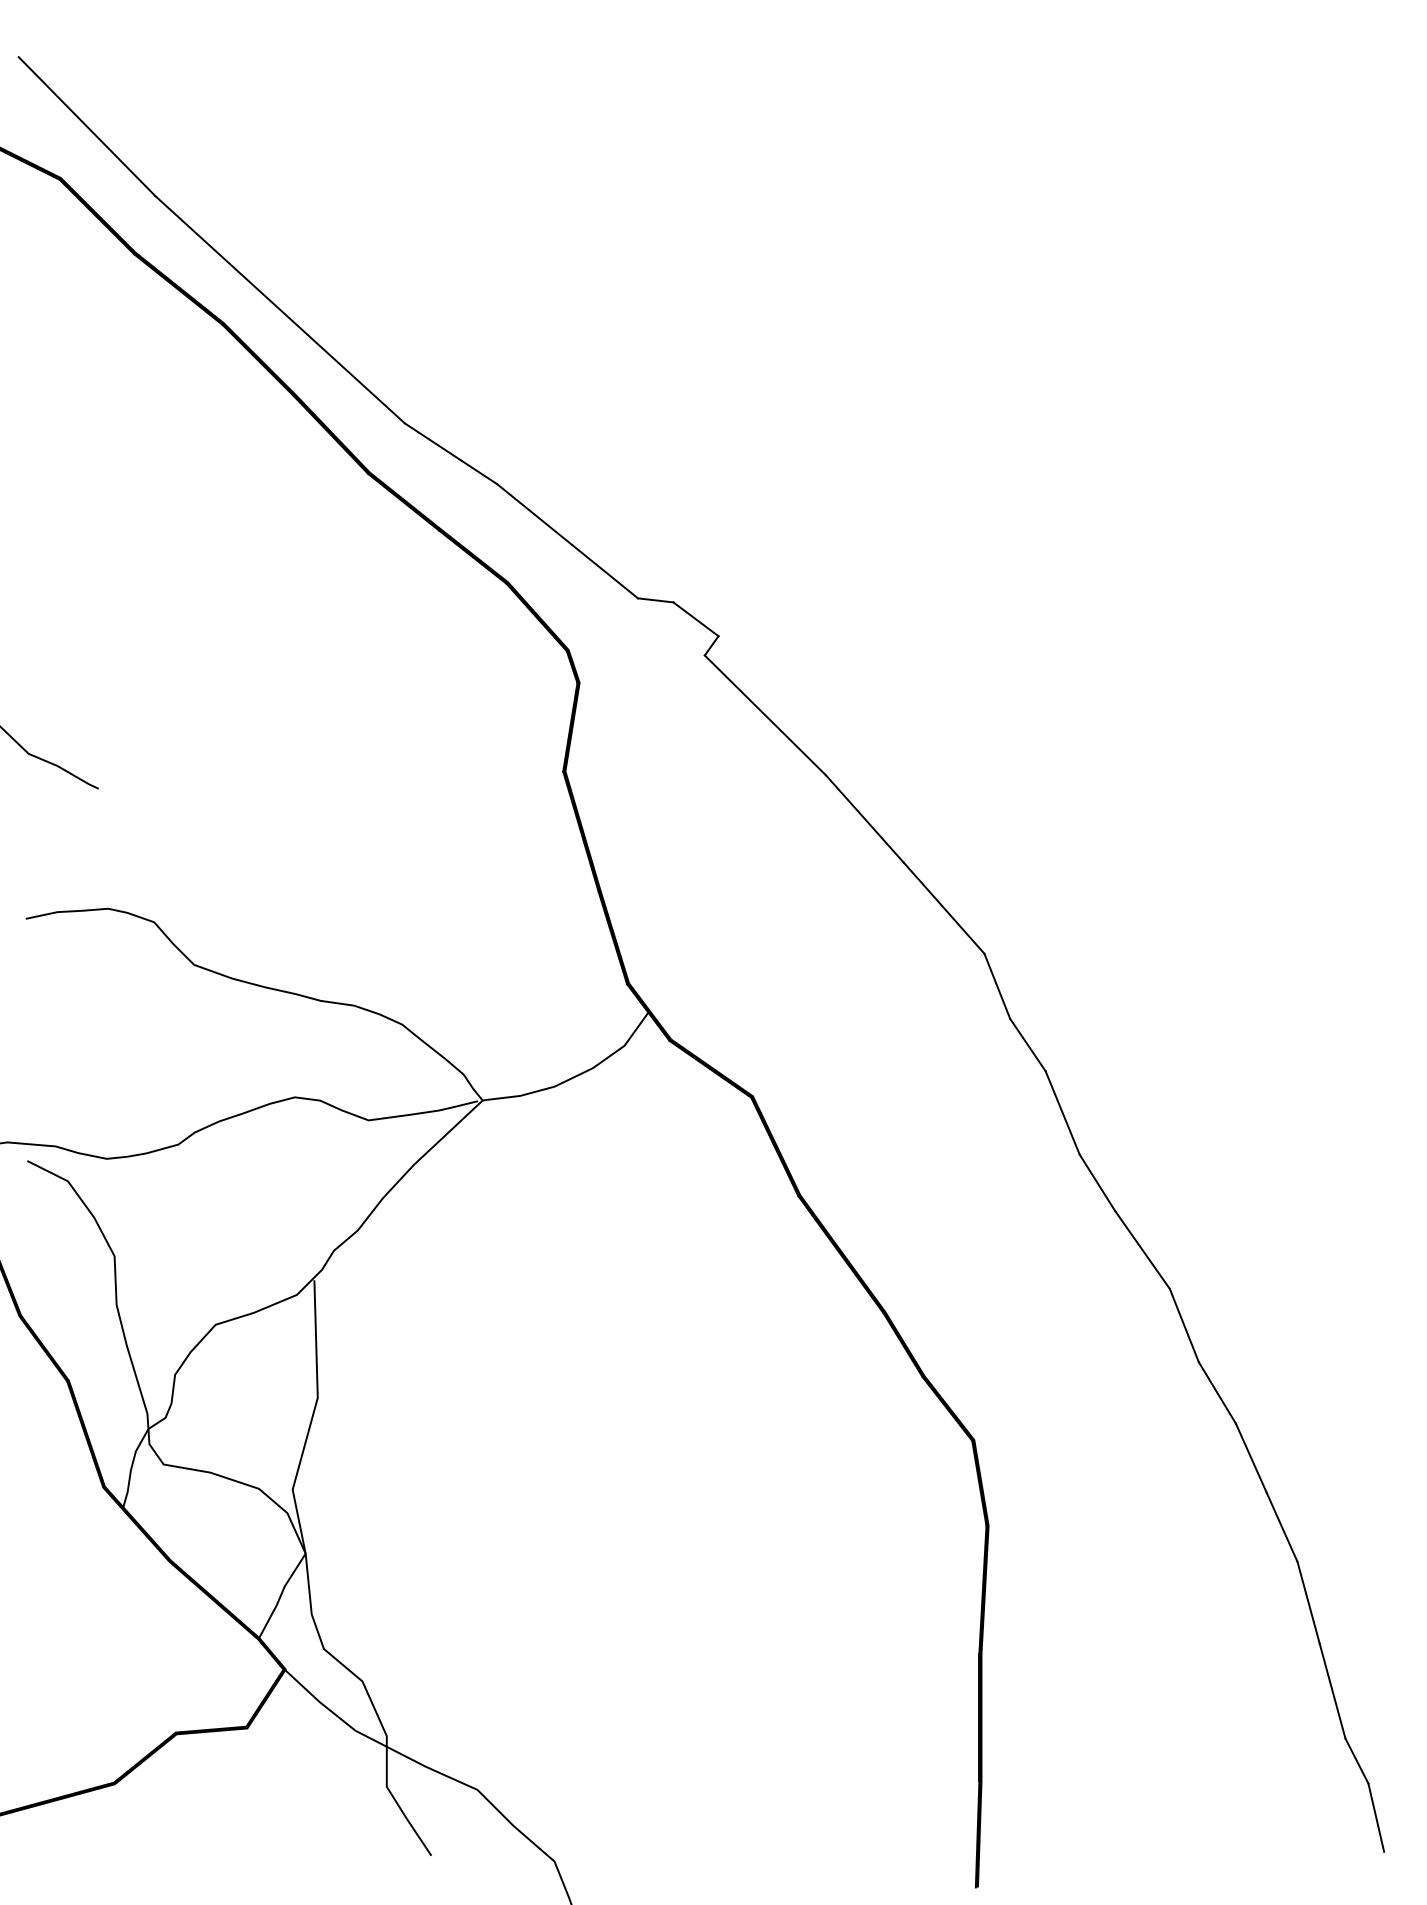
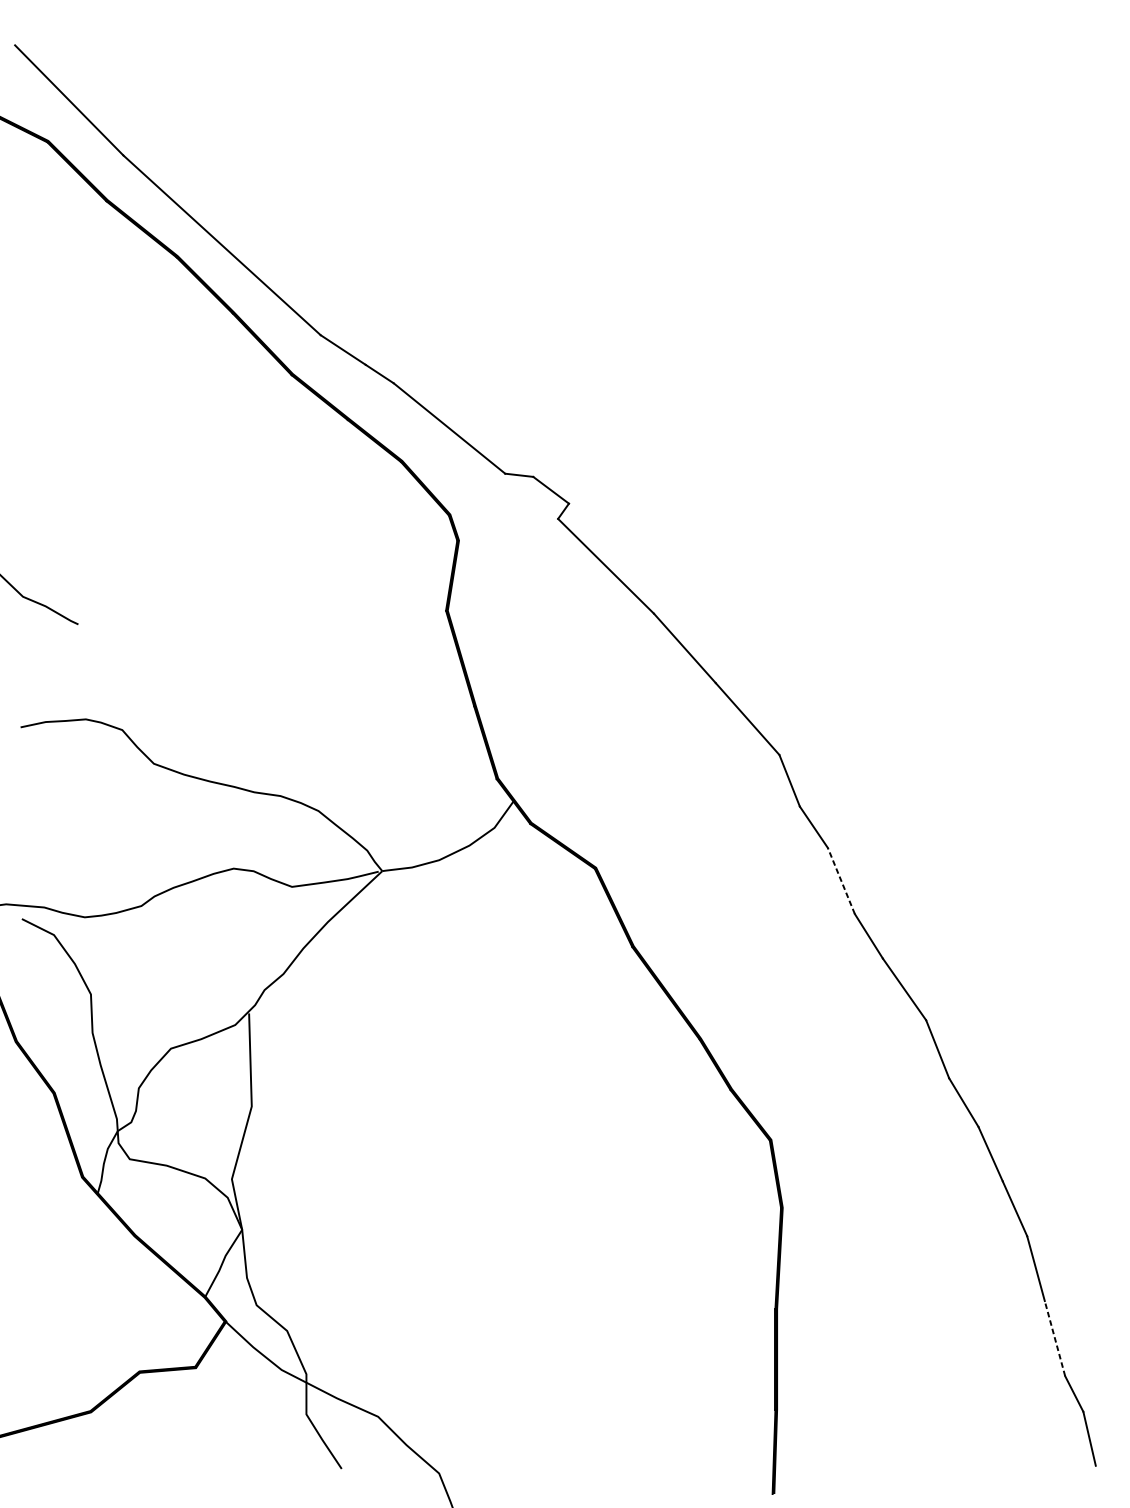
line: (1062, 1112) -> (841, 880), solid -> dashed
line: (1332, 1690) -> (1054, 1338), solid -> dashed

